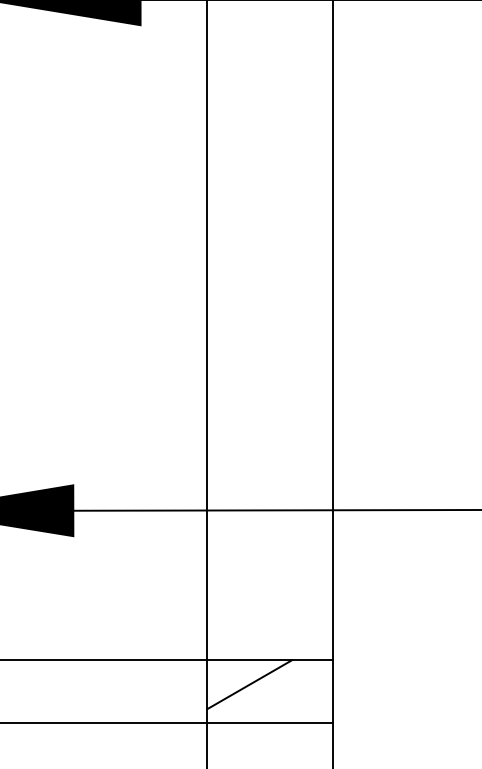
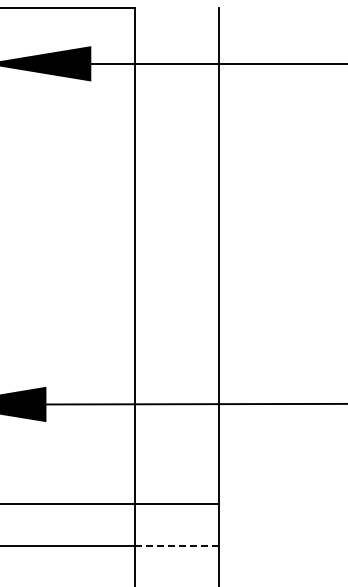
hatch: (249, 683) -> (163, 519), removed
line: (270, 722) -> (177, 545), solid -> dashed

